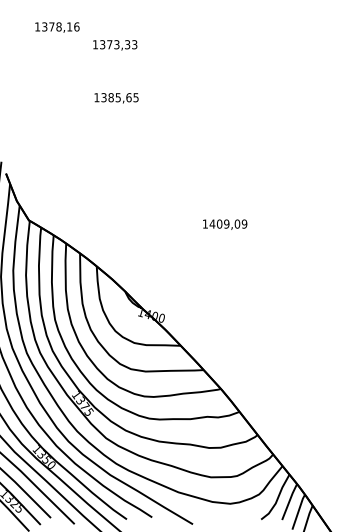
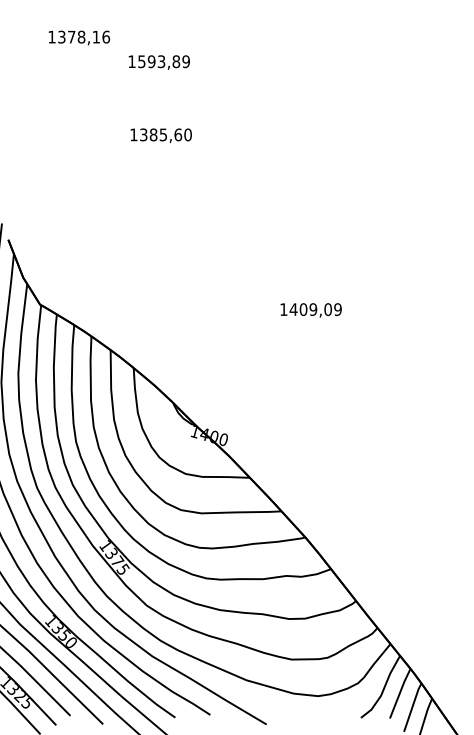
text: (118, 44) -> (163, 61), 1373,33 -> 1593,89
text: (135, 97) -> (187, 134), 1385,65 -> 1385,60

